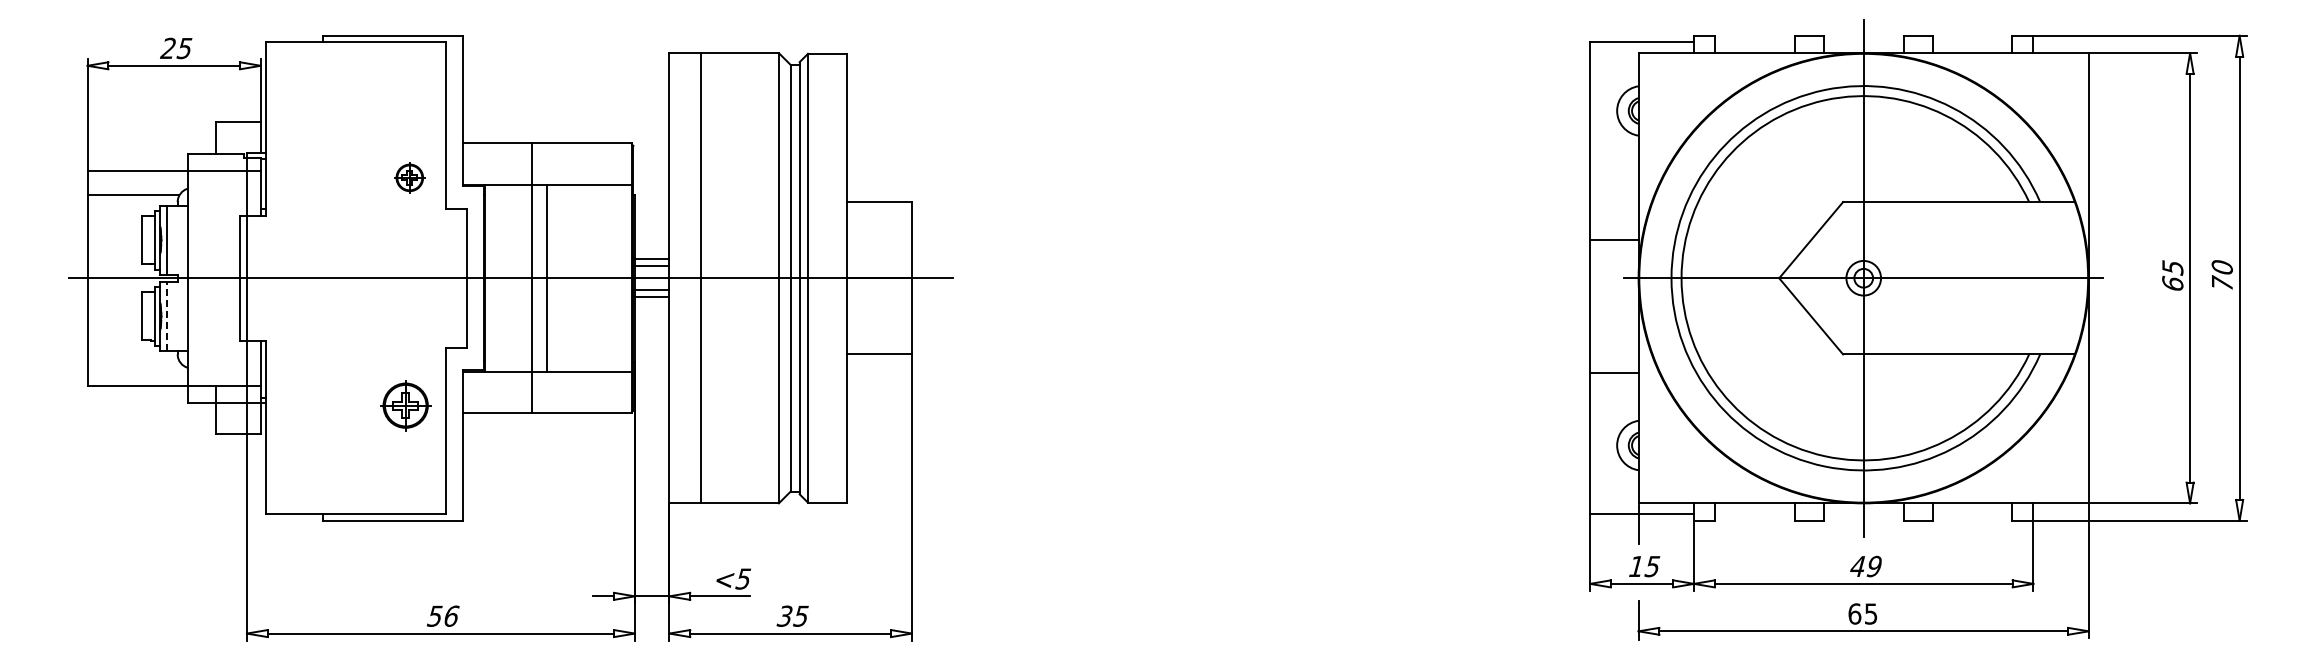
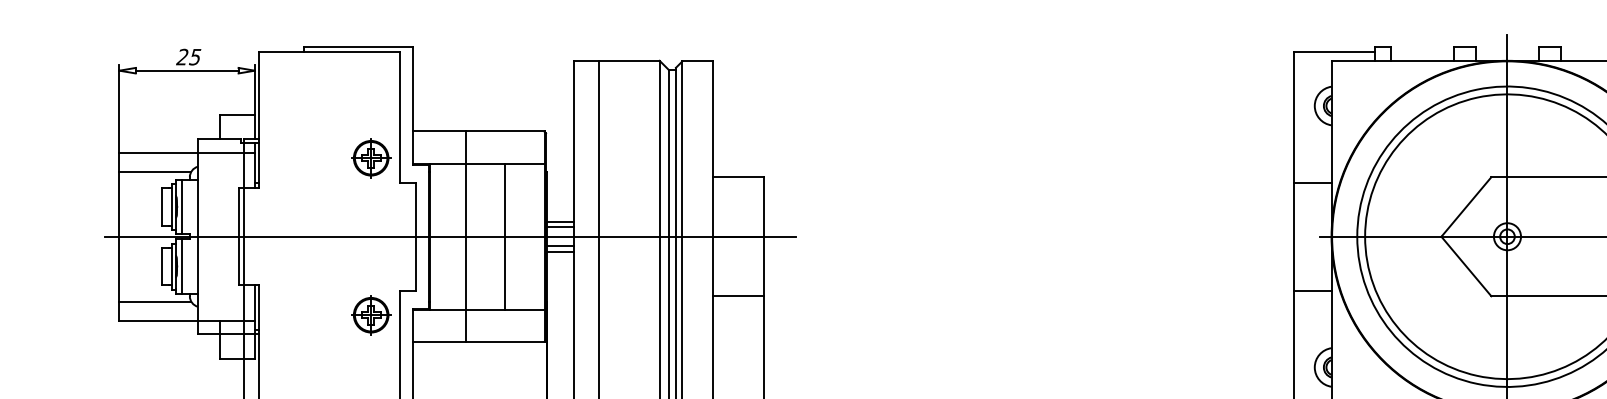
part: (409, 177) -> (371, 158), size x1.67
line: (1614, 240) -> (1312, 183), moved
line: (546, 277) -> (504, 236), moved
line: (167, 316) -> (181, 266), dashed -> solid
line: (133, 361) -> (155, 301), added
line: (1614, 372) -> (1312, 290), moved
part: (405, 405) -> (371, 315), moved

